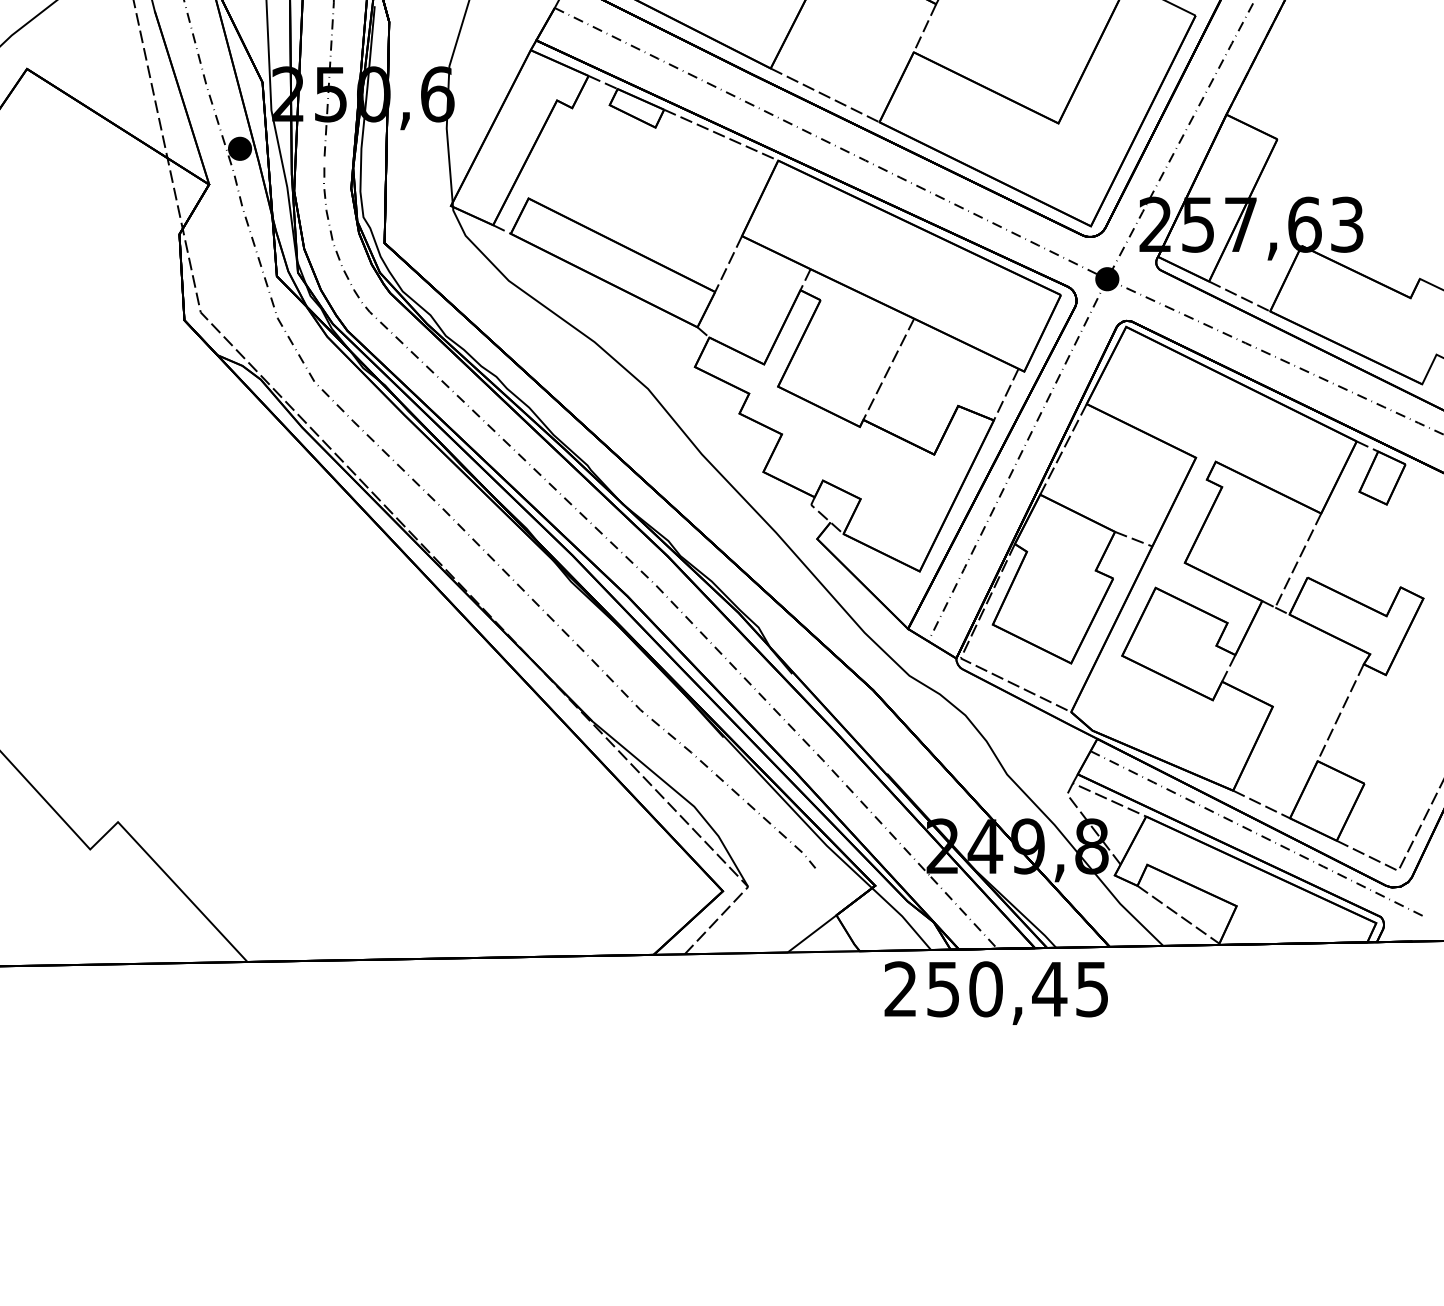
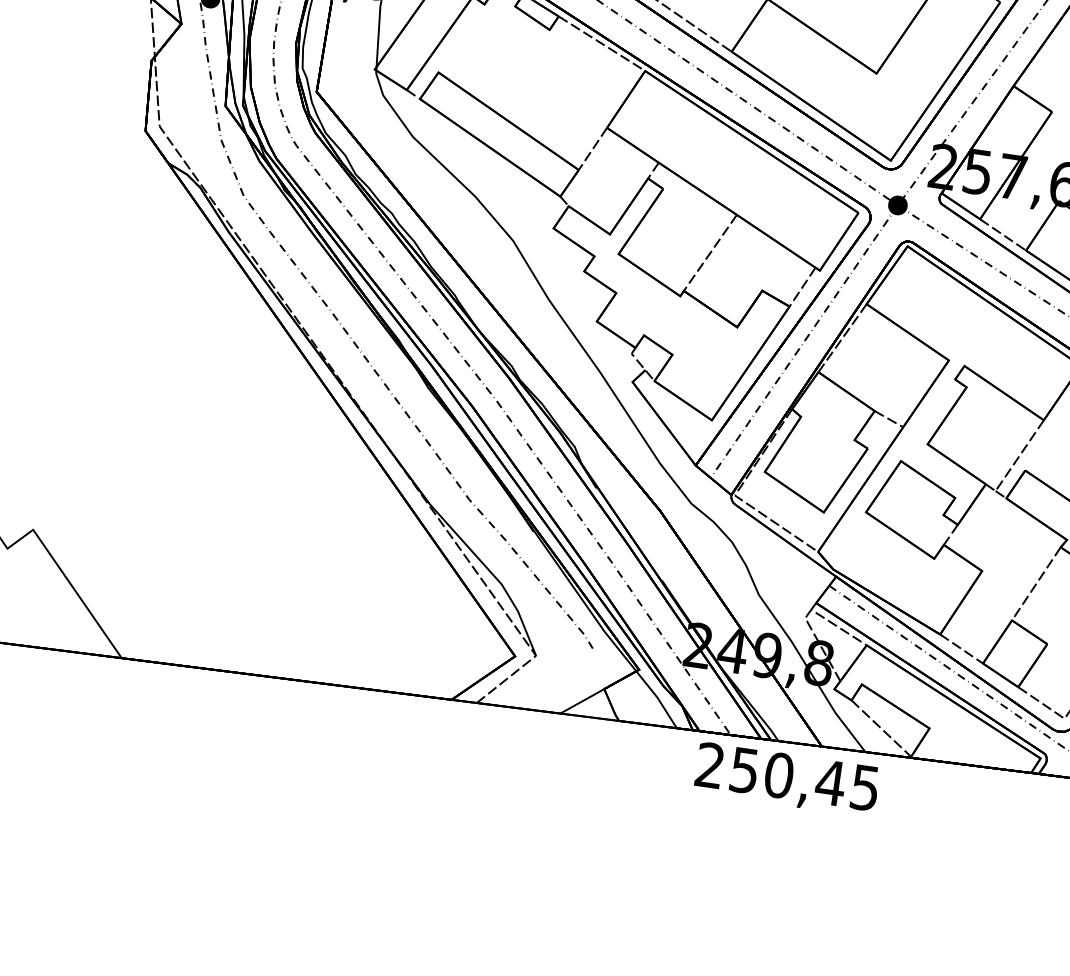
text: (995, 992) -> (786, 779), moved

